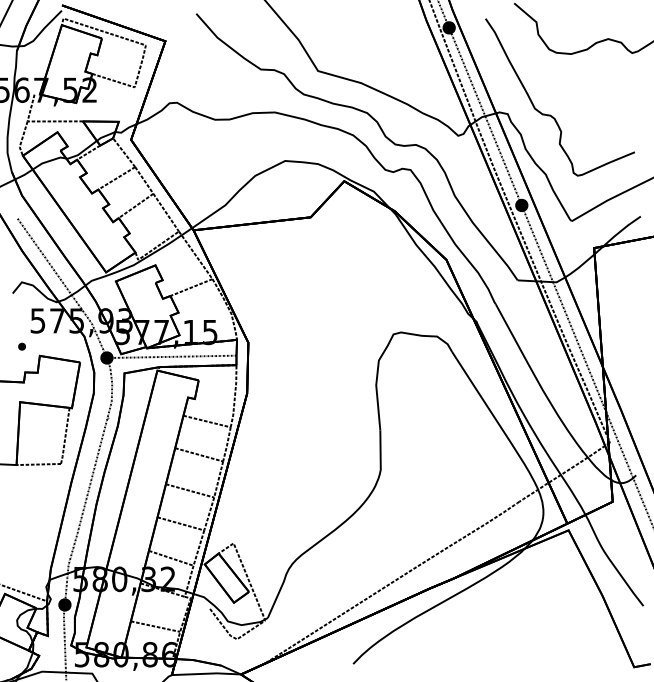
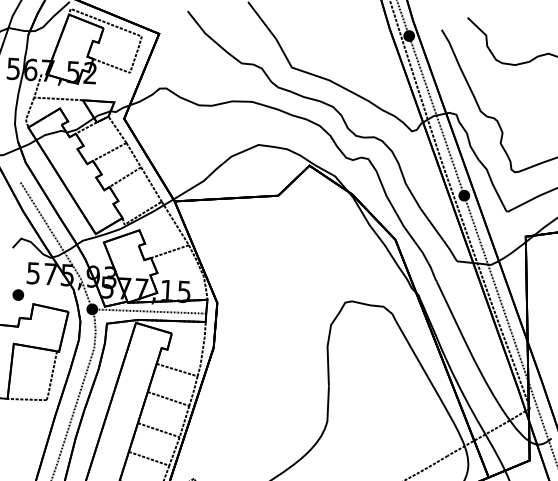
part: (21, 346) -> (17, 295), size x1.67

